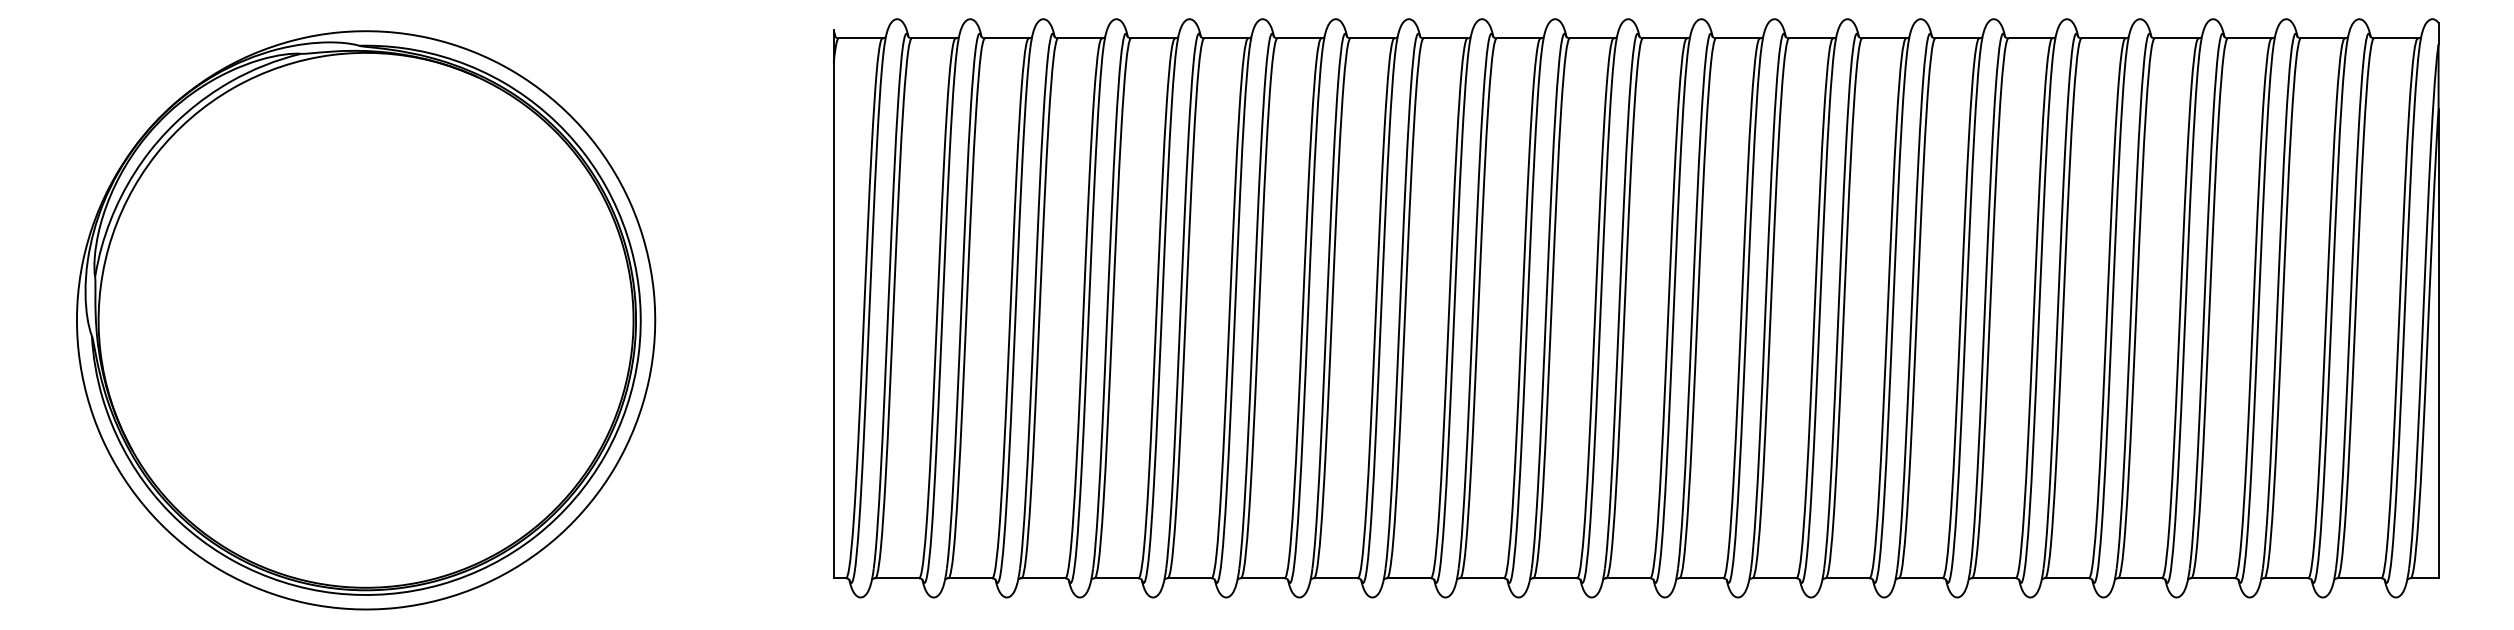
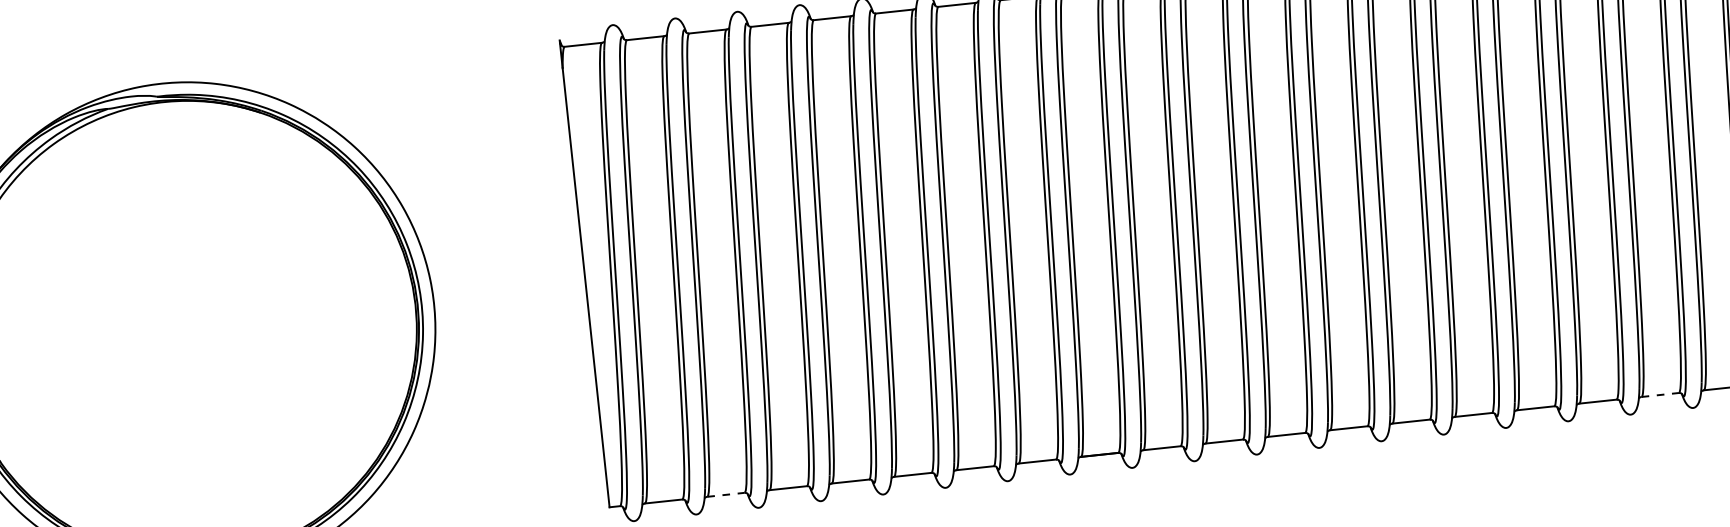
line: (970, 578) -> (726, 494), solid -> dashed
line: (2066, 578) -> (1659, 395), solid -> dashed

